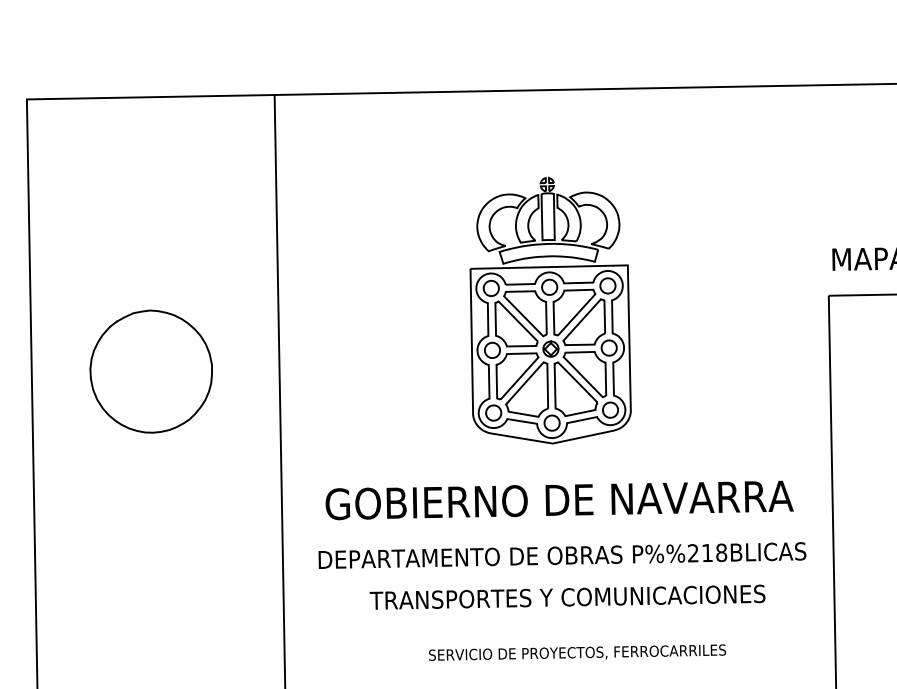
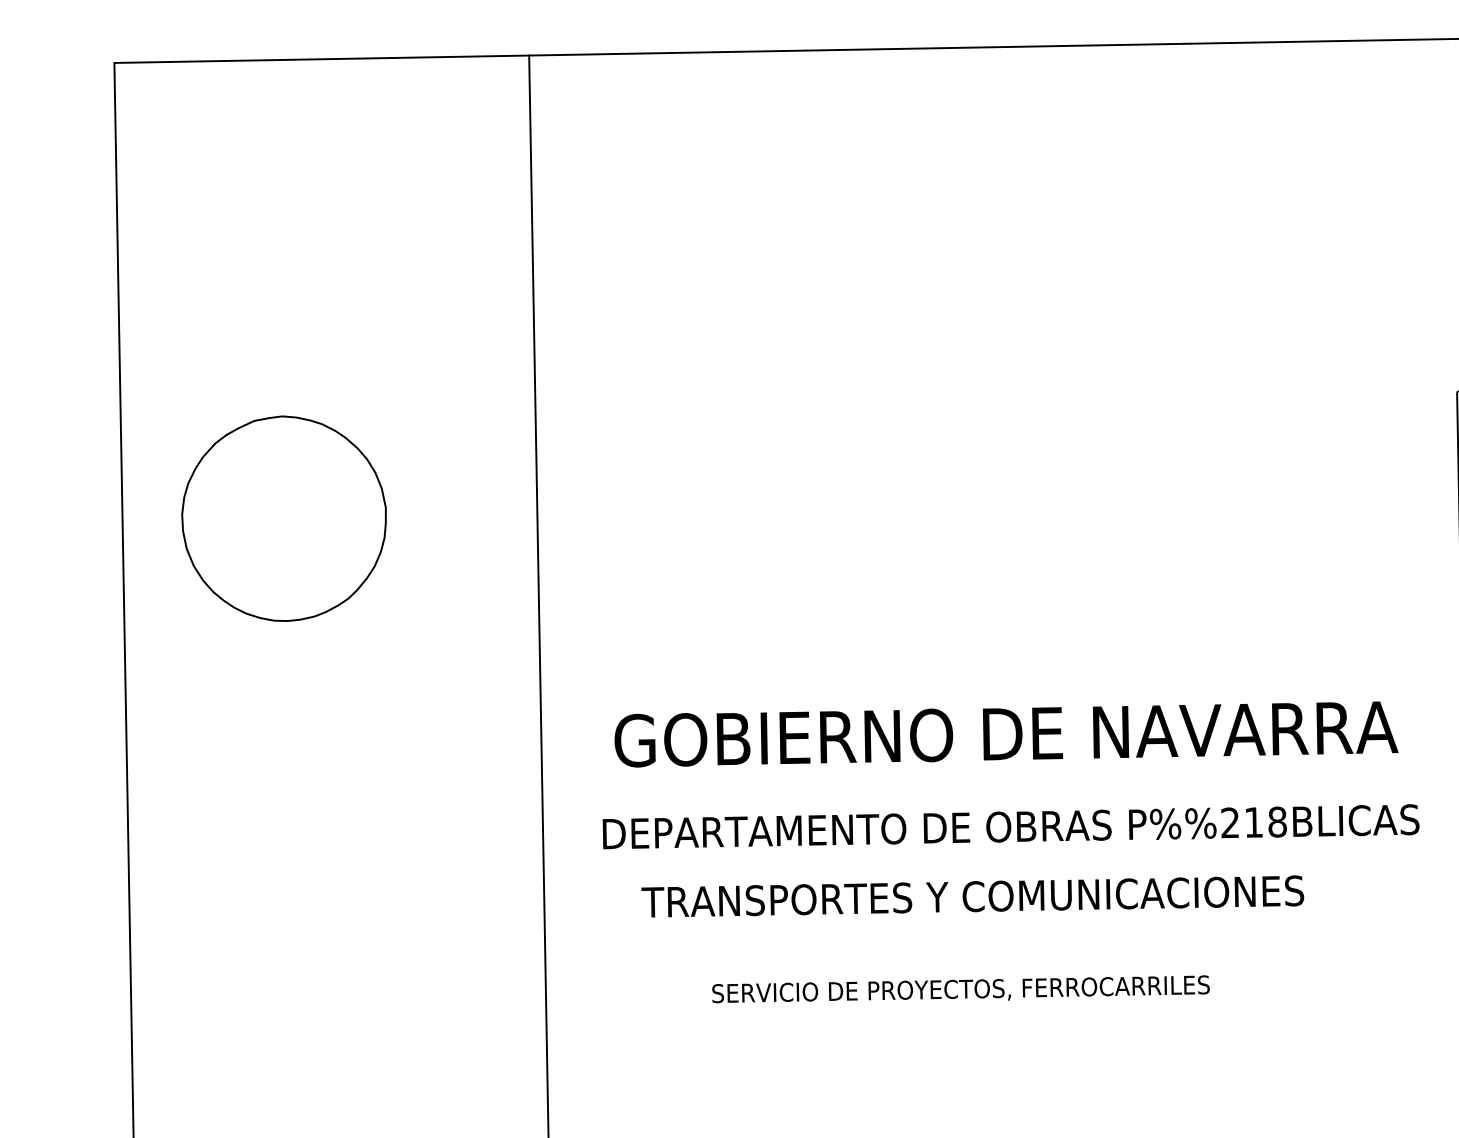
part: (550, 310) -> (991, 416), removed
part: (150, 371) -> (282, 518), moved
text: (567, 596) -> (972, 895), moved
text: (577, 652) -> (960, 989), moved

